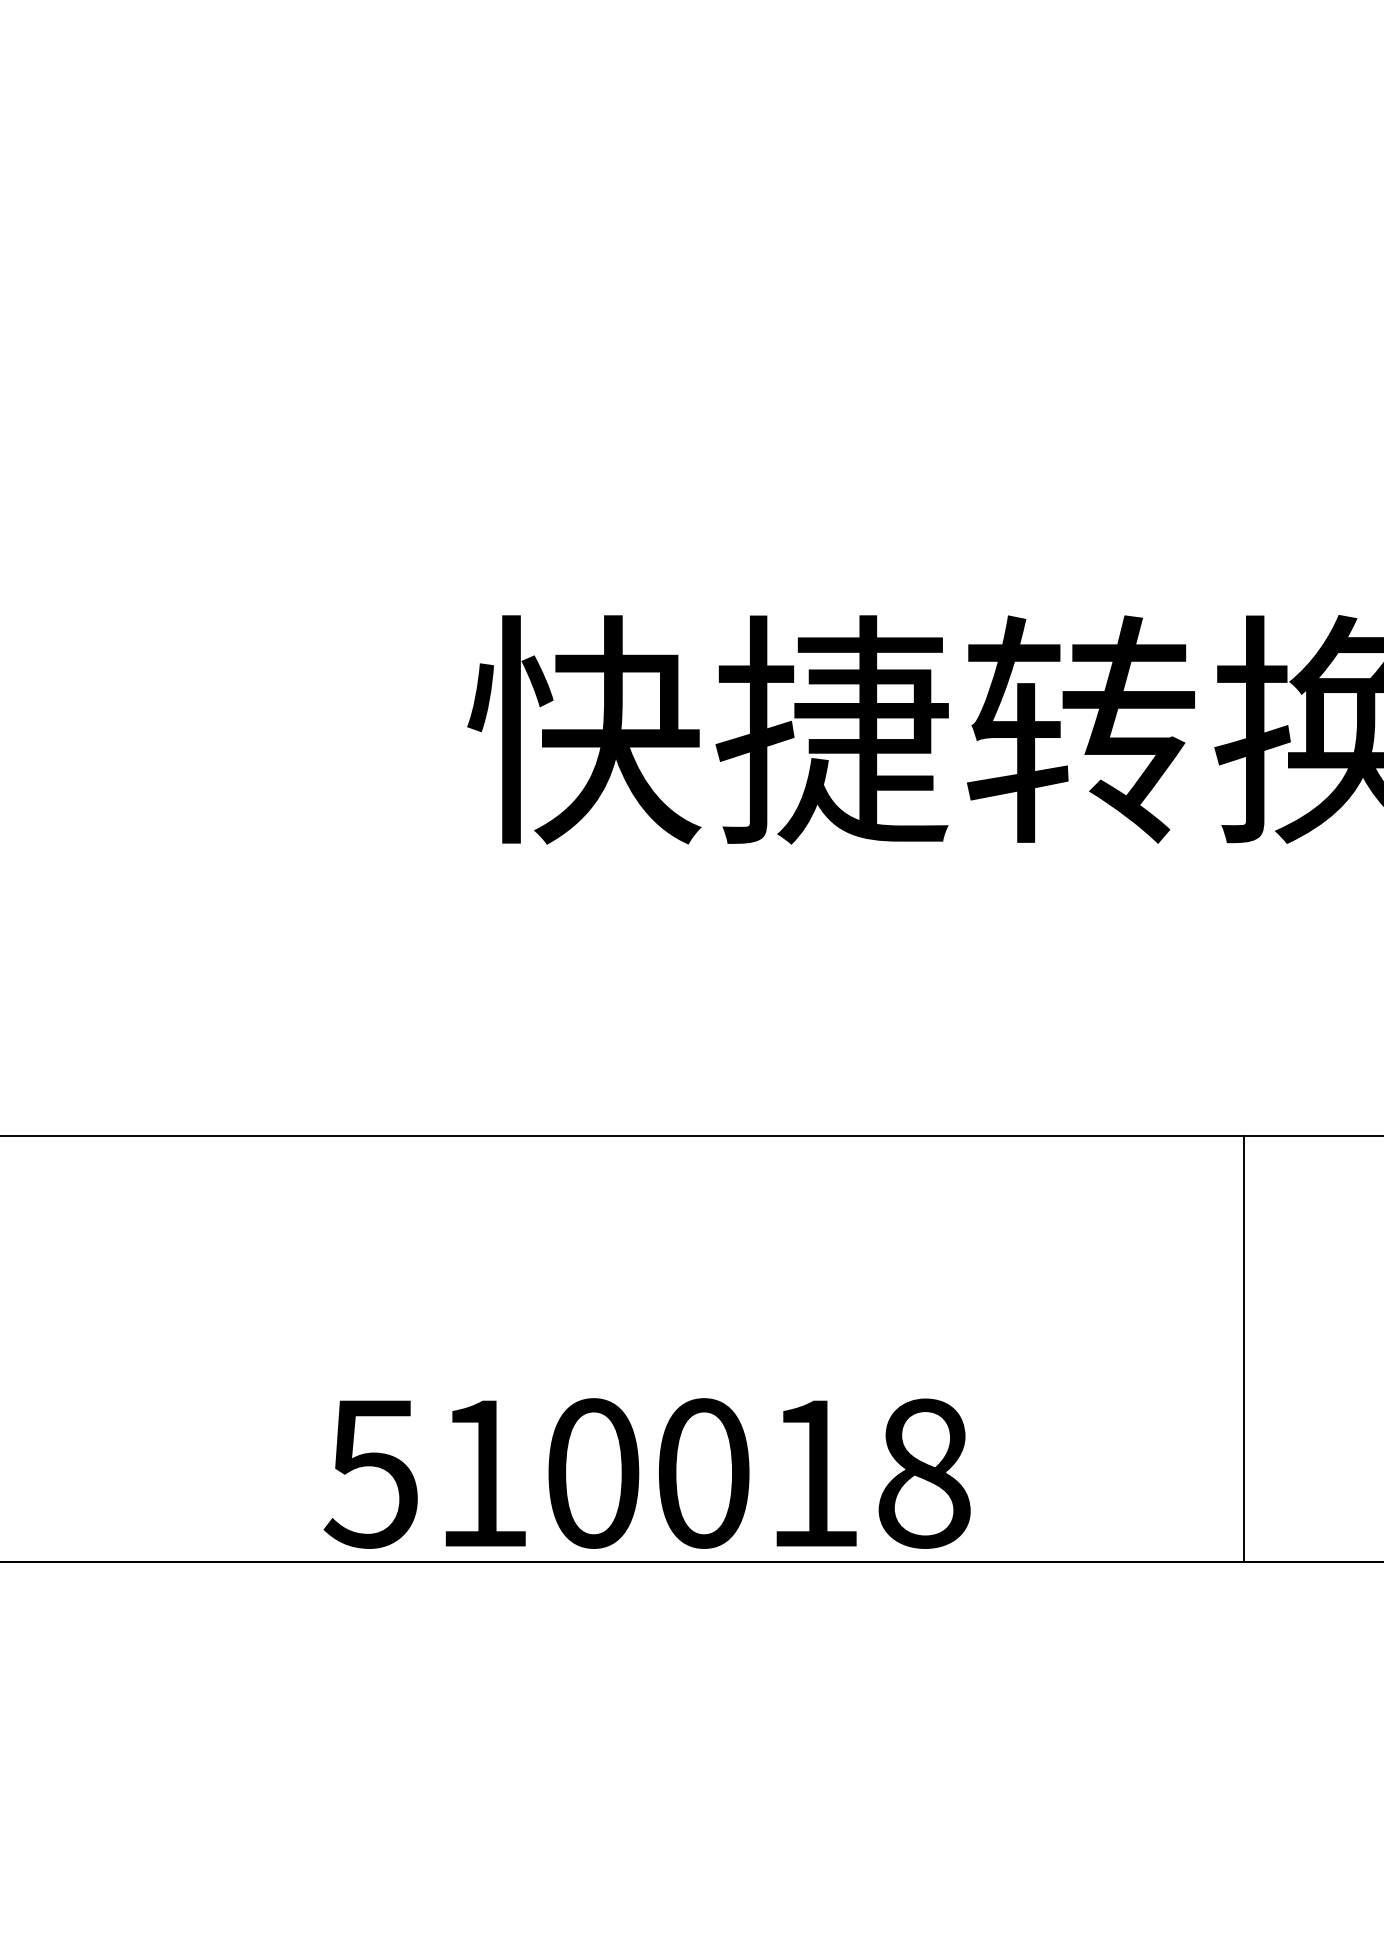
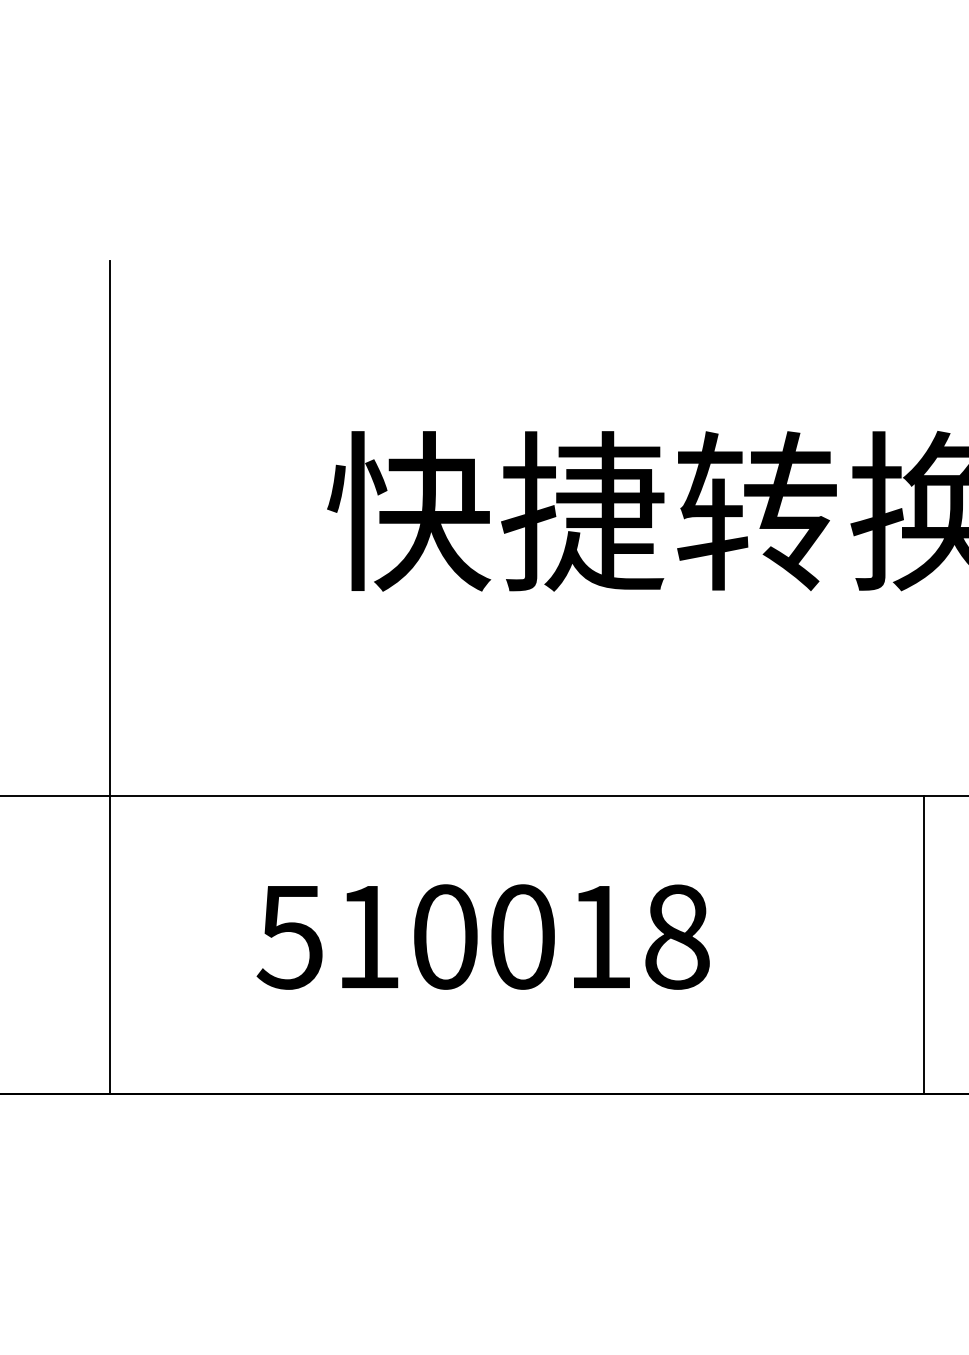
line: (157, 966) -> (110, 677), added
line: (1244, 1348) -> (924, 944), moved
text: (646, 1473) -> (482, 937), moved

